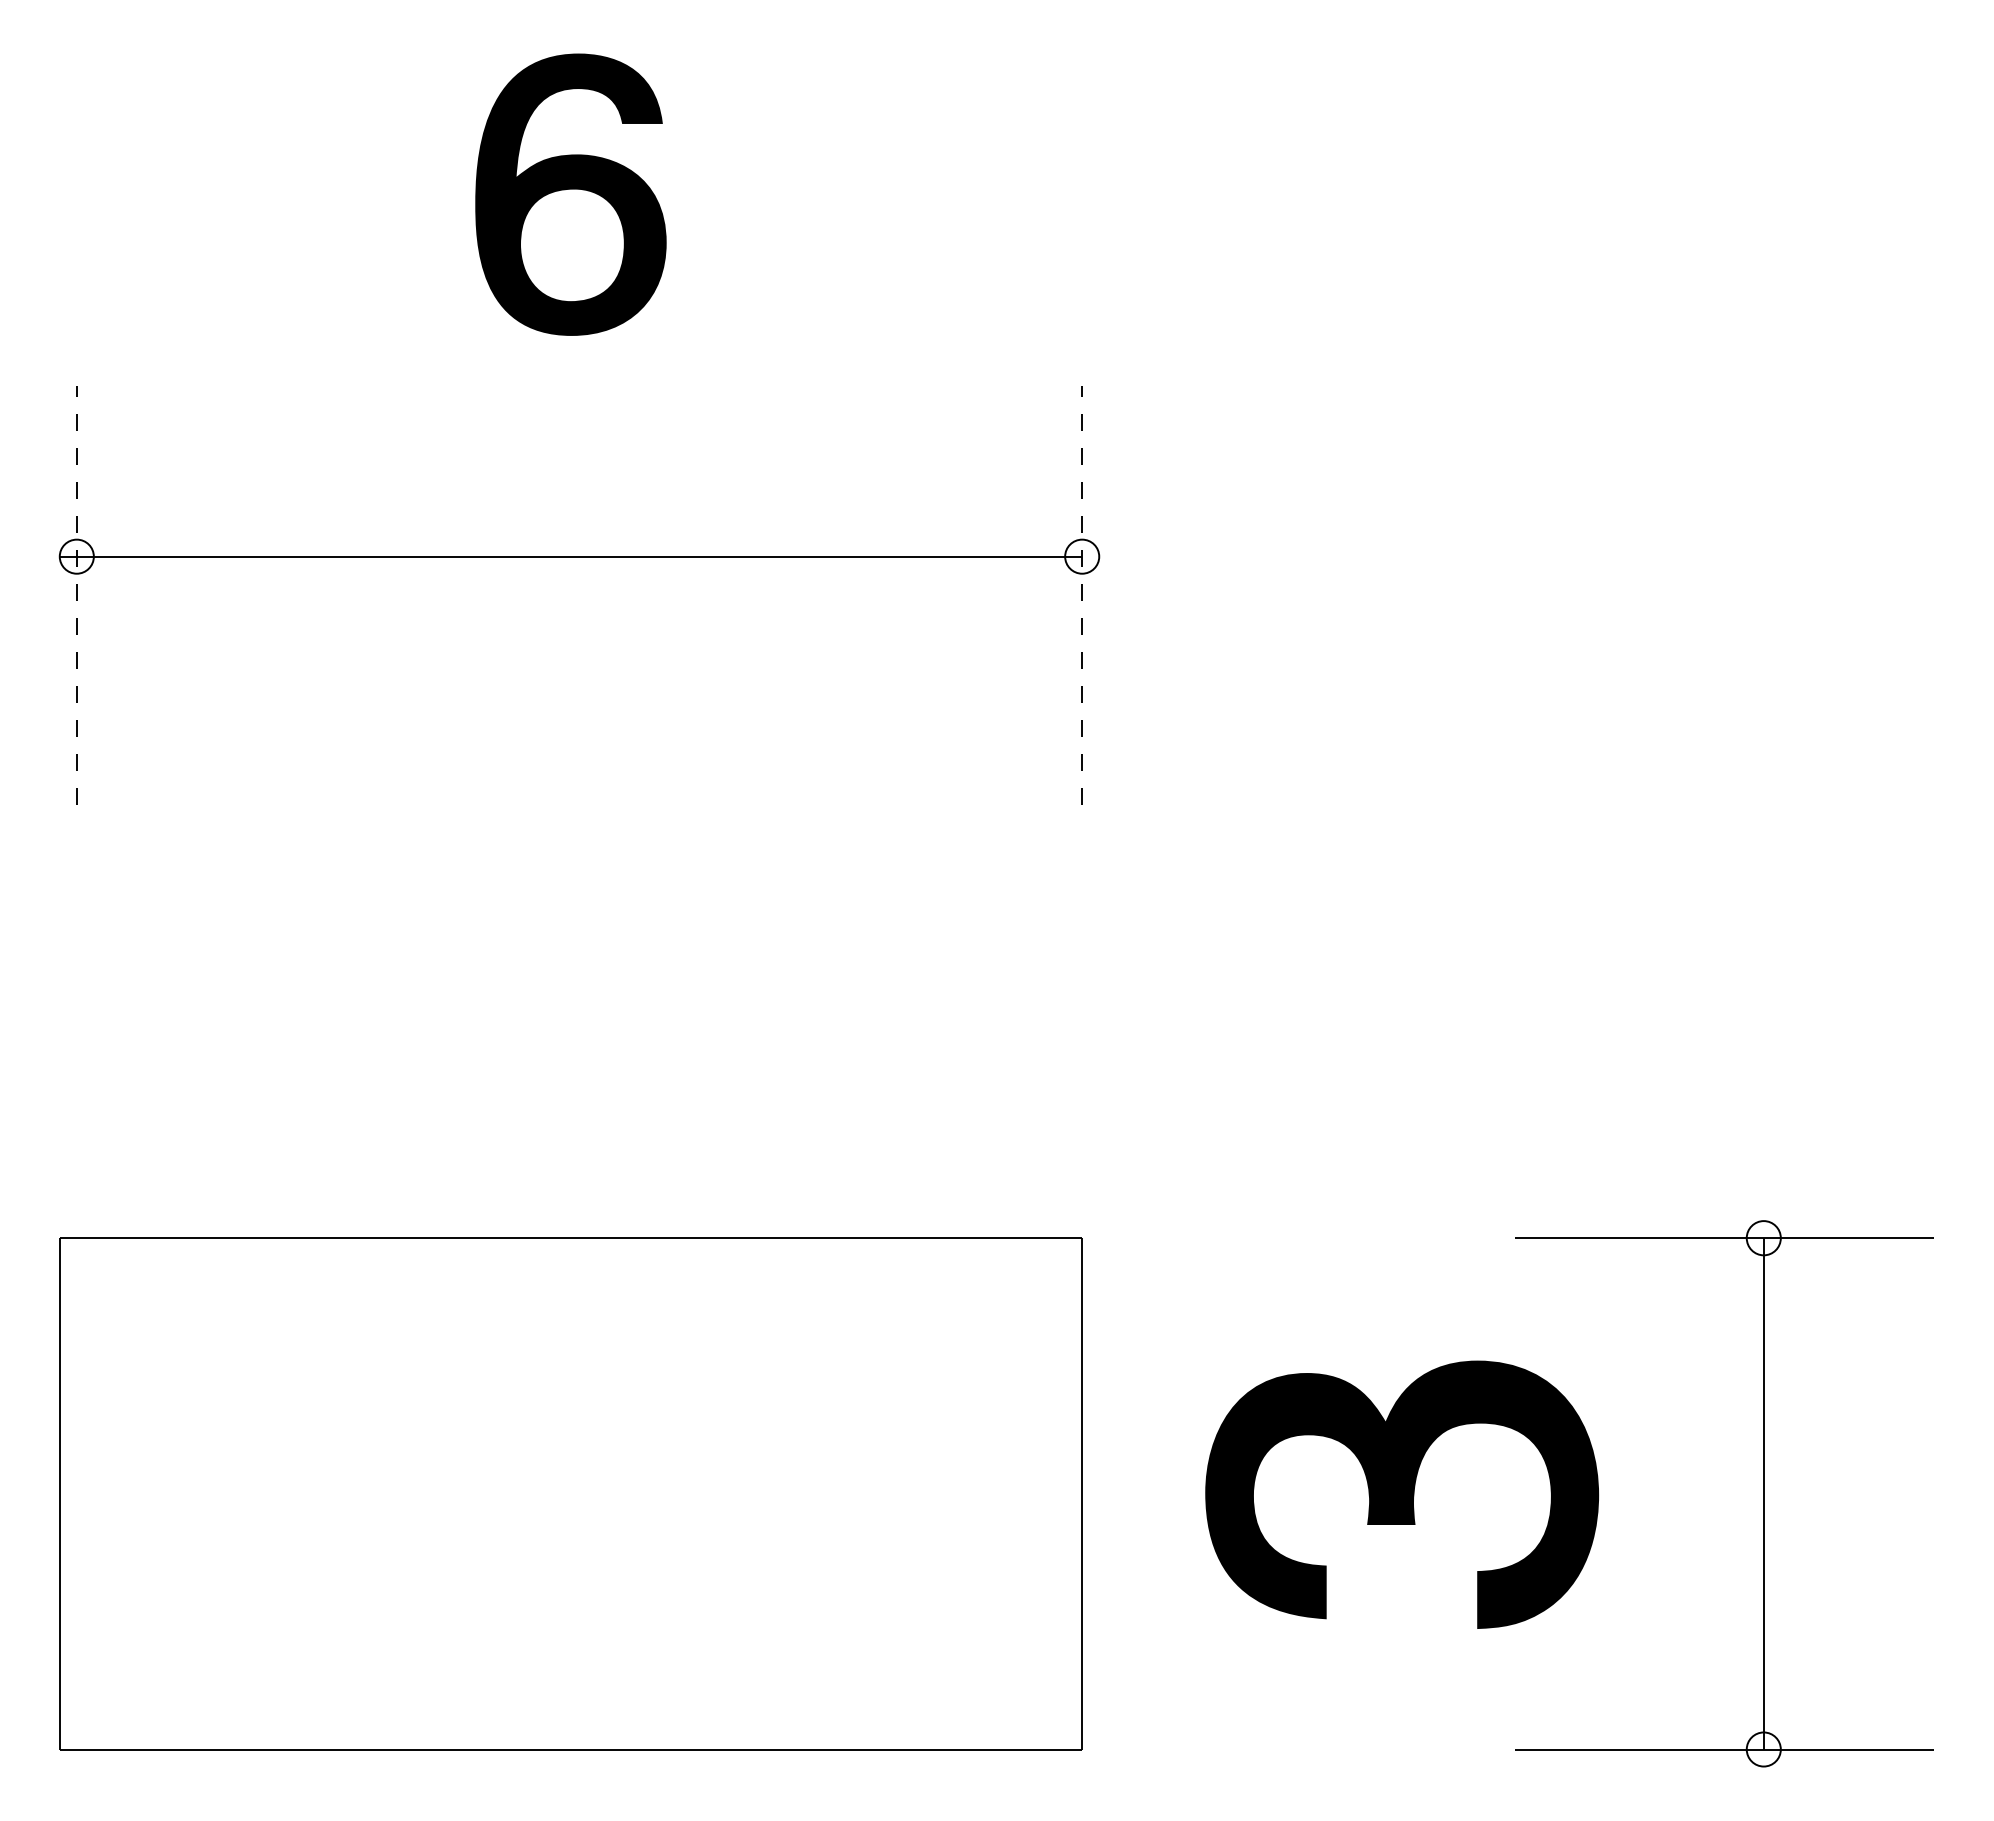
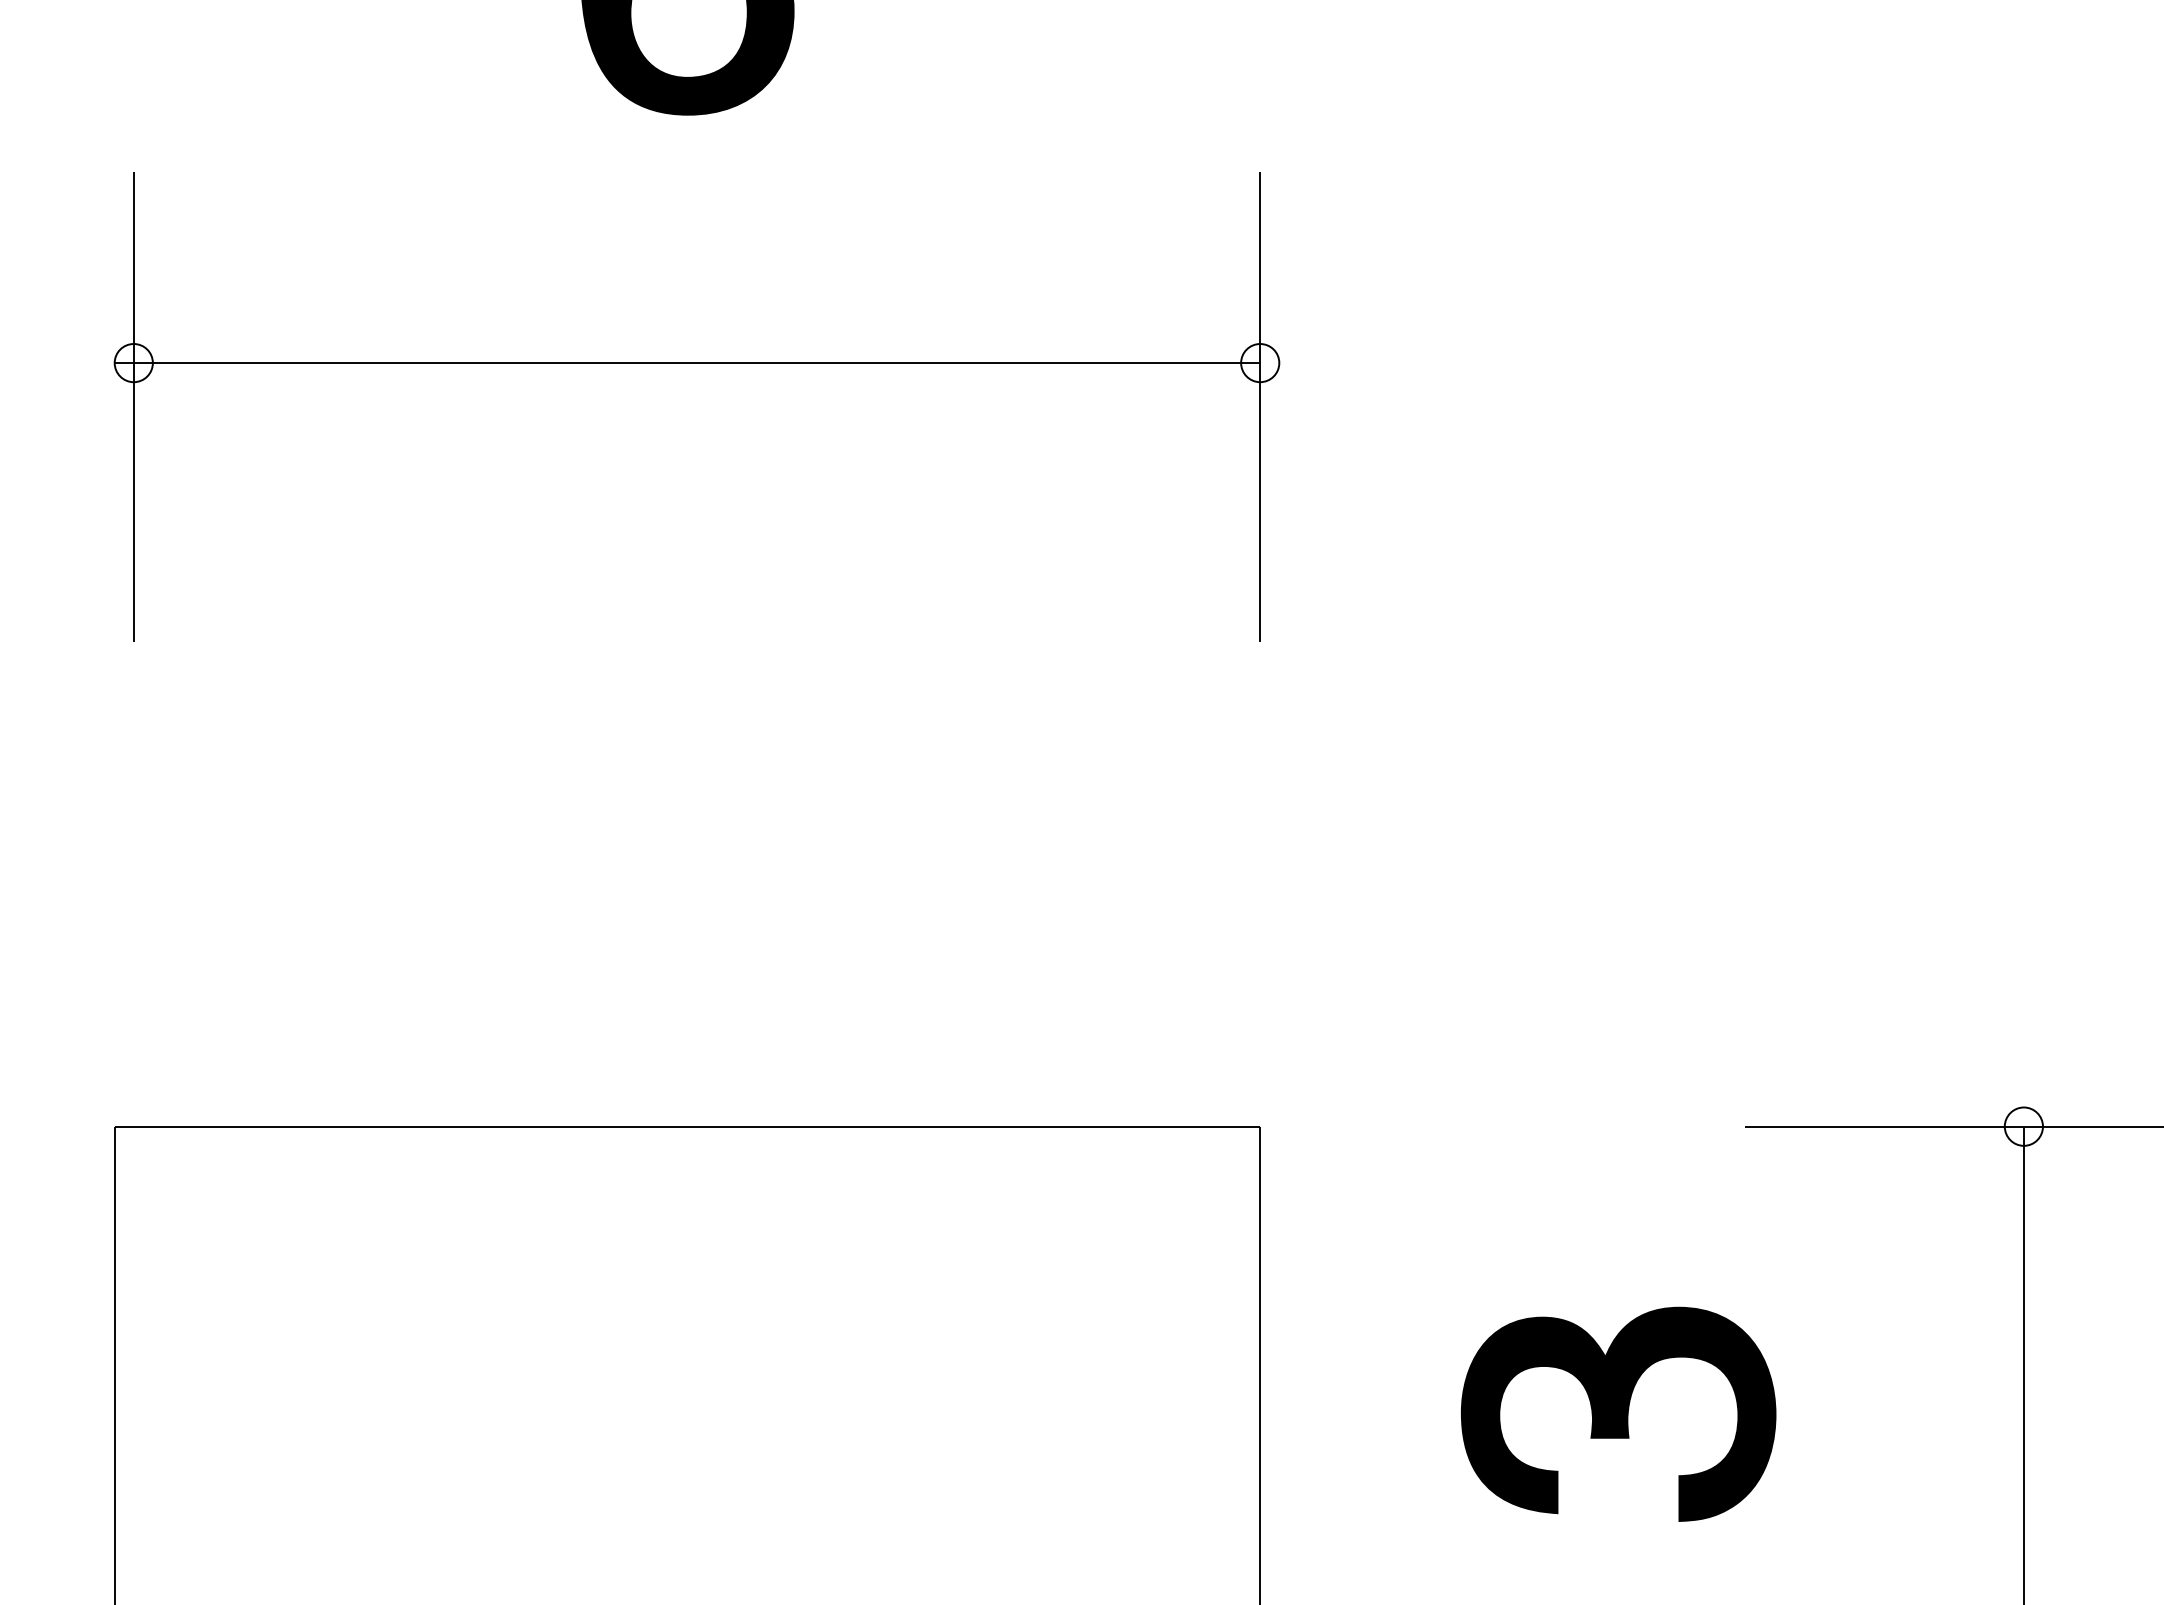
line: (76, 595) -> (133, 406), dashed -> solid
line: (1082, 595) -> (1260, 406), dashed -> solid
part: (1401, 1495) -> (1617, 1414), size x0.71

